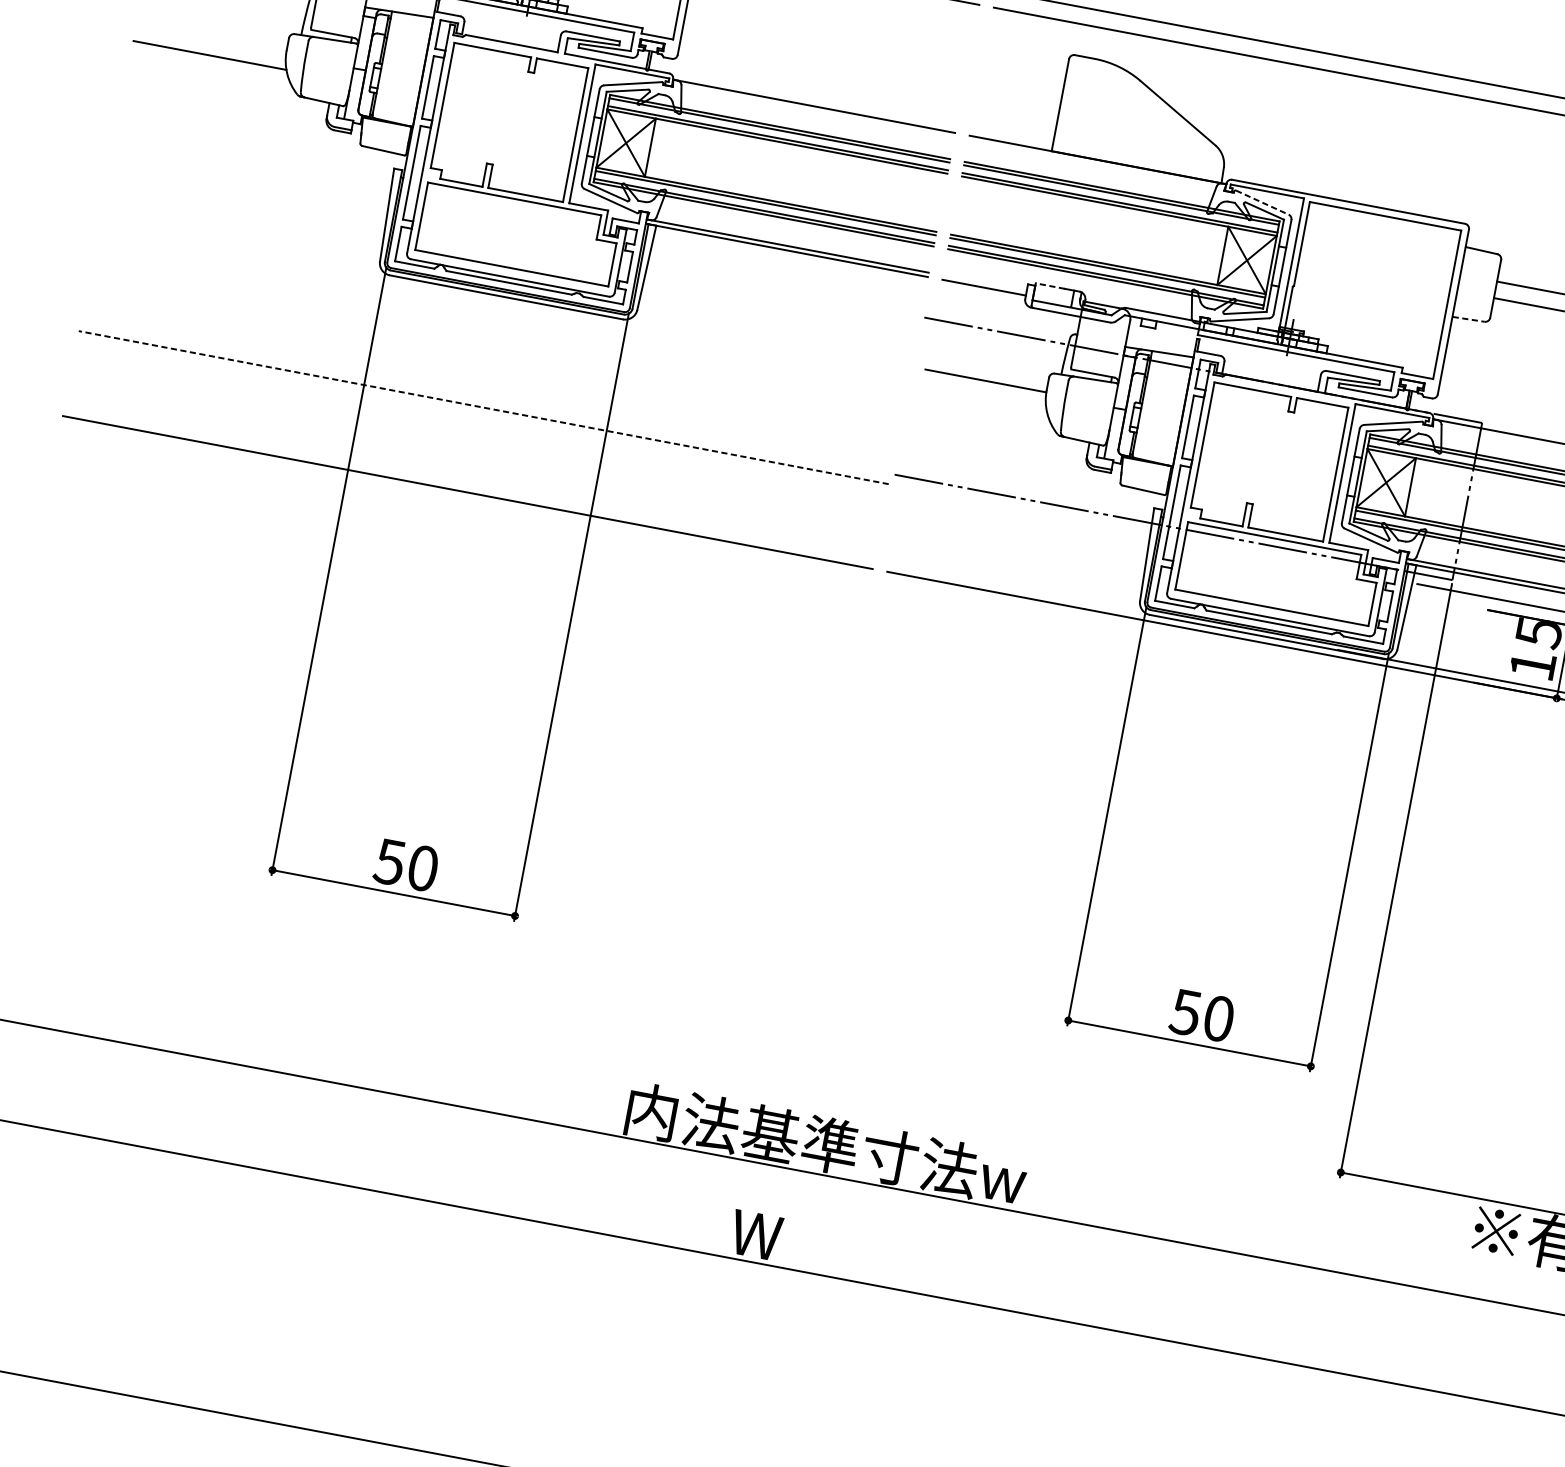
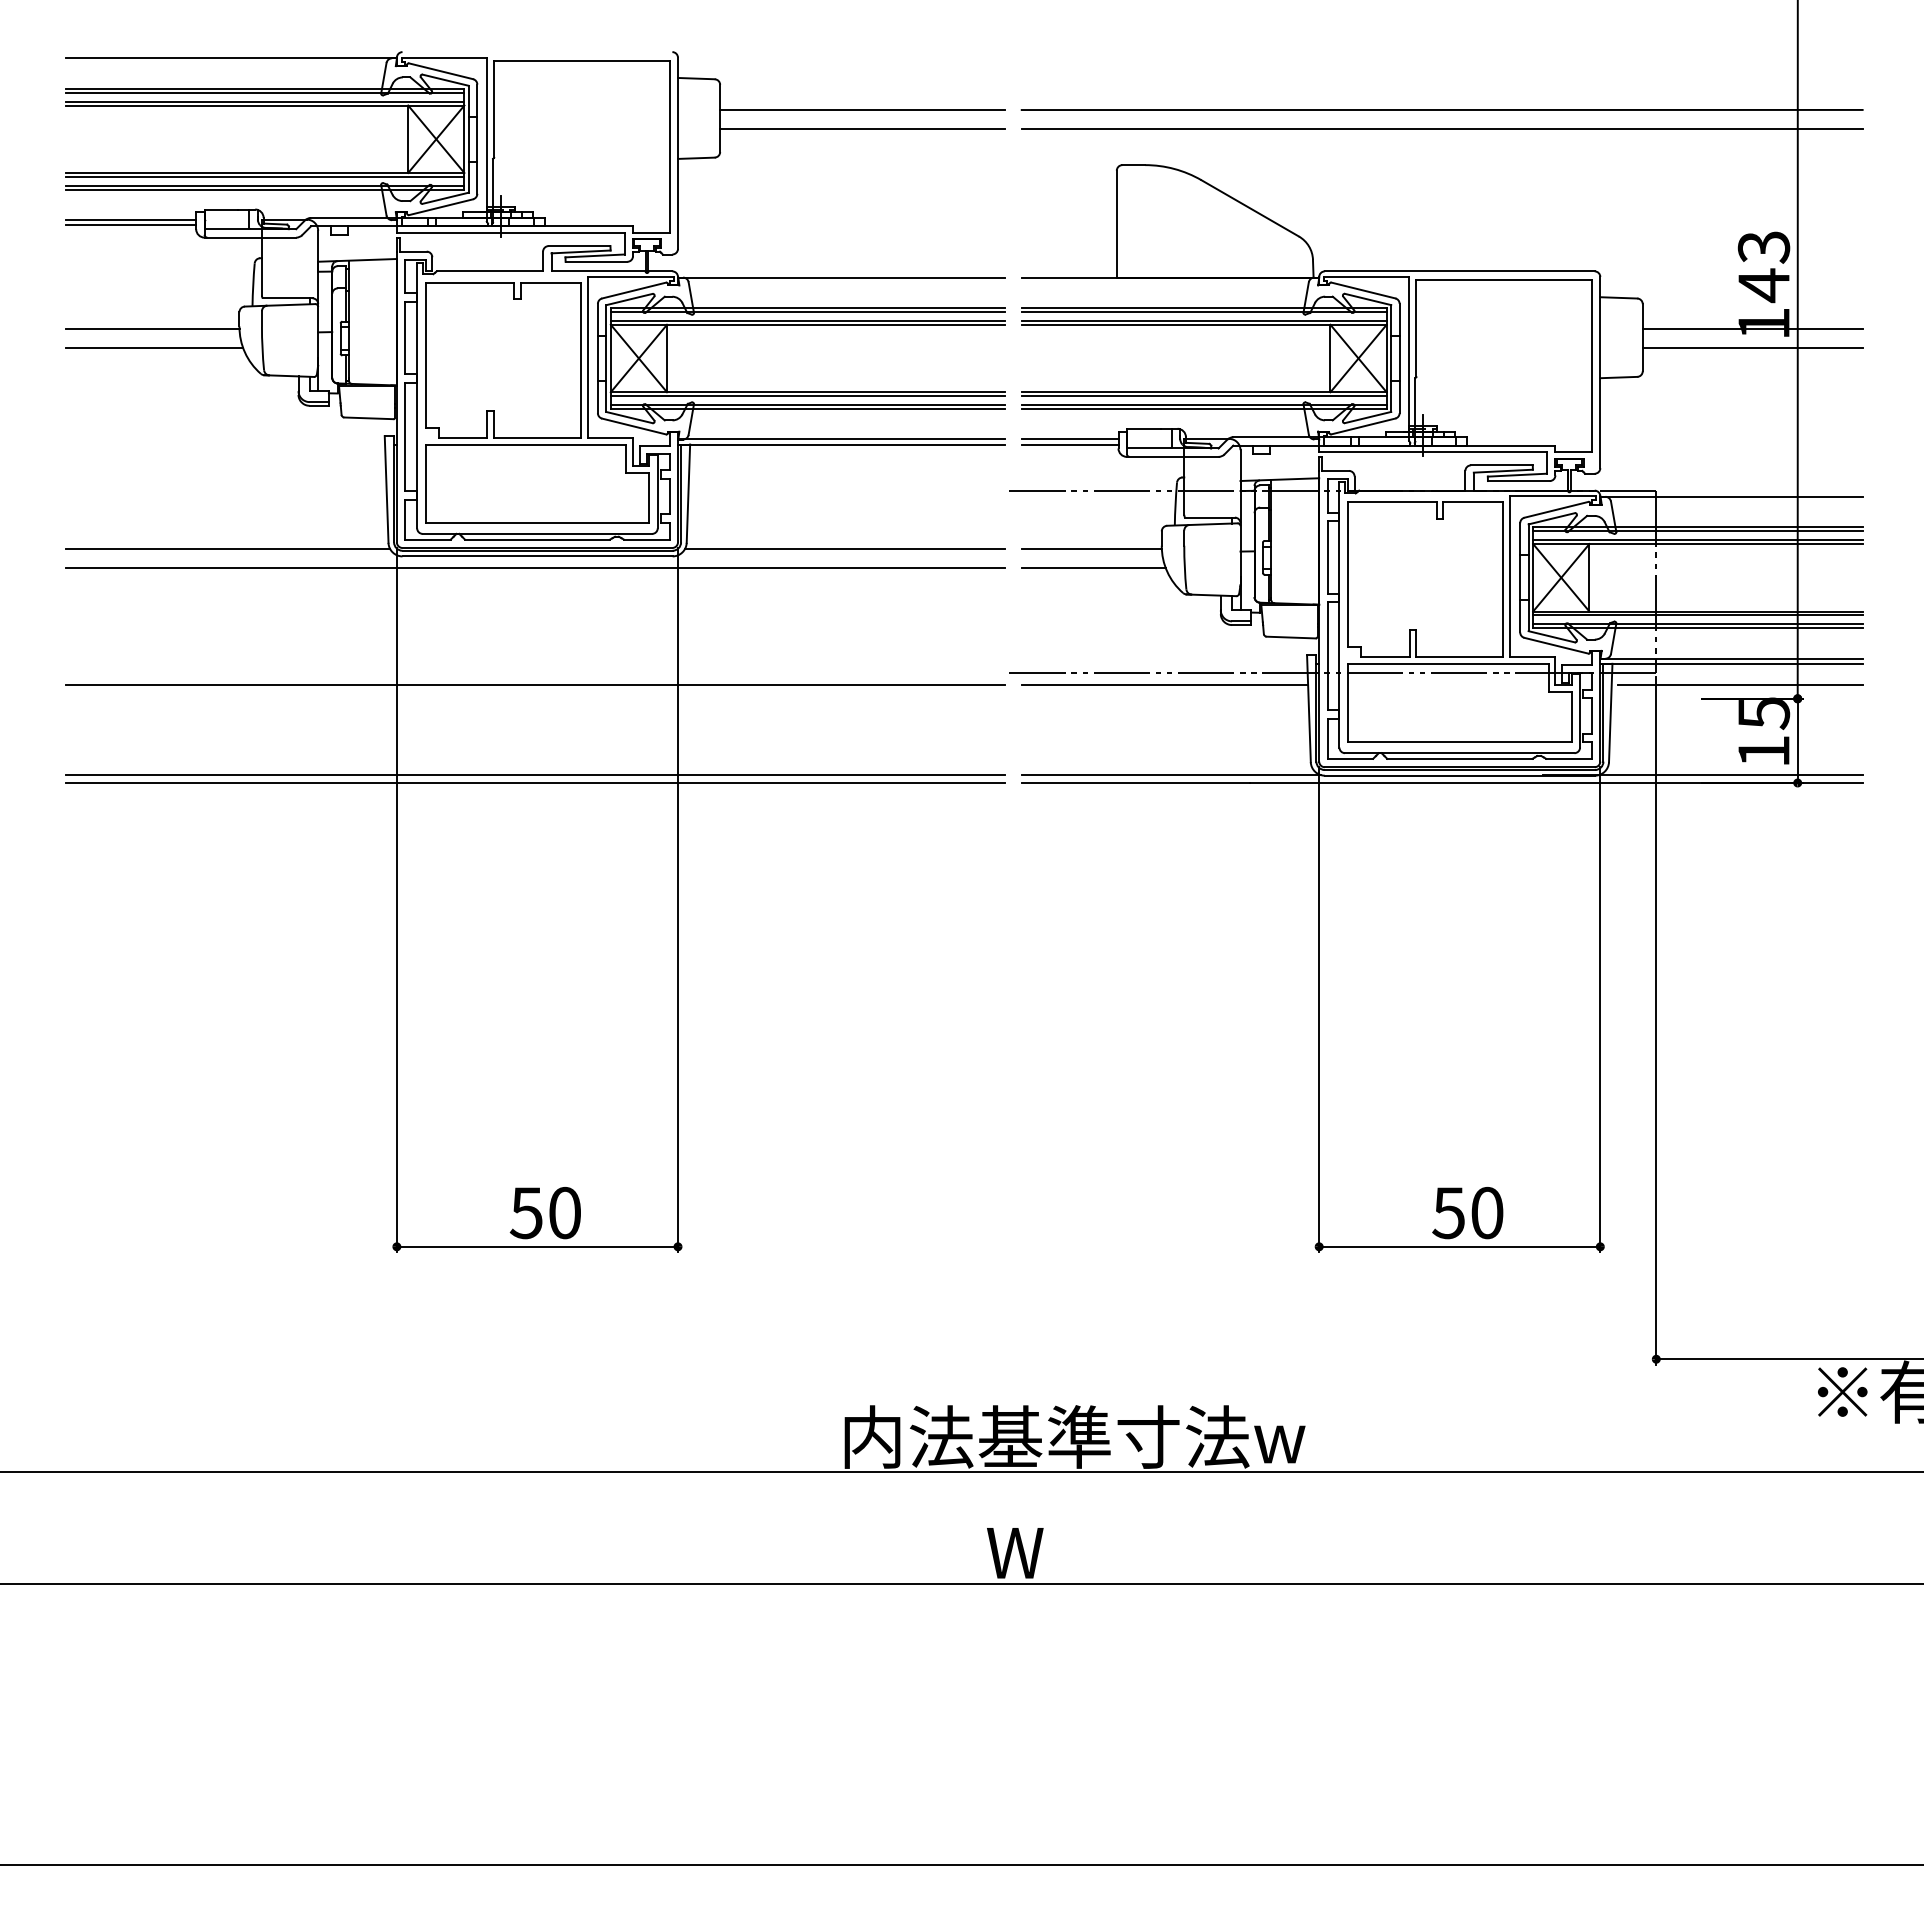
line: (211, 38) -> (152, 329), added
line: (1262, 202) -> (1363, 290), dashed -> solid
line: (240, 240) -> (227, 548), added
line: (984, 283) -> (1069, 439), added
line: (1050, 285) -> (1143, 428), dashed -> solid
line: (502, 306) -> (535, 567), added
line: (1469, 319) -> (1619, 377), dashed -> solid
line: (772, 340) -> (844, 548), added
line: (984, 397) -> (1093, 567), added
line: (483, 407) -> (535, 684), dashed -> solid
line: (468, 486) -> (535, 775), added
line: (1026, 510) -> (1164, 684), added
line: (1016, 589) -> (1170, 775), added

